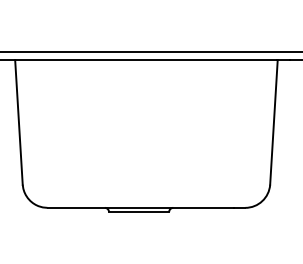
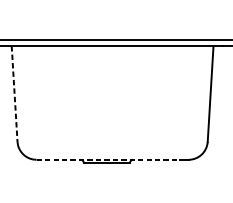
line: (18, 122) -> (14, 94), solid -> dashed
line: (141, 207) -> (108, 159), solid -> dashed

